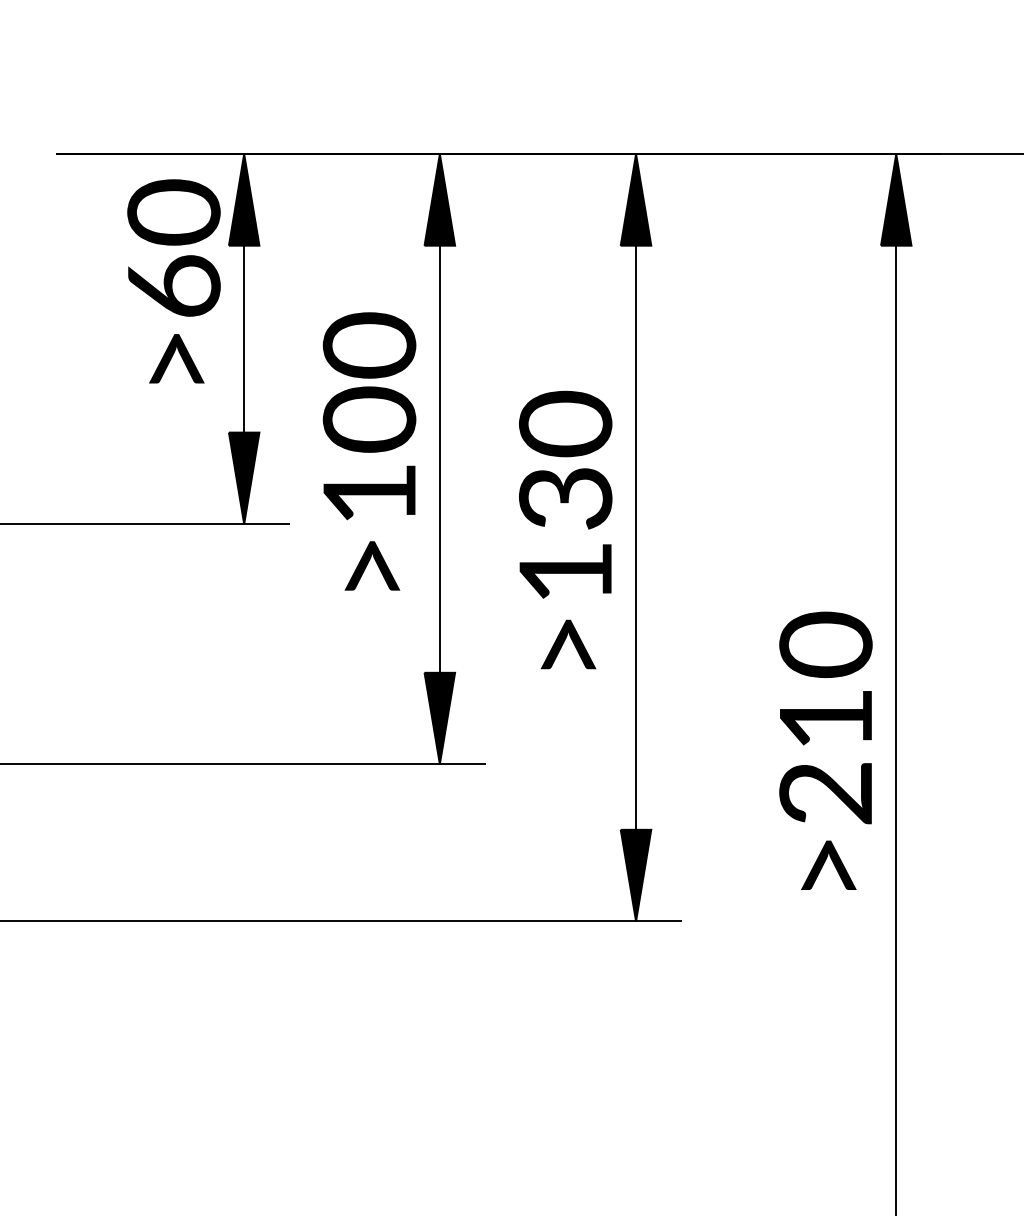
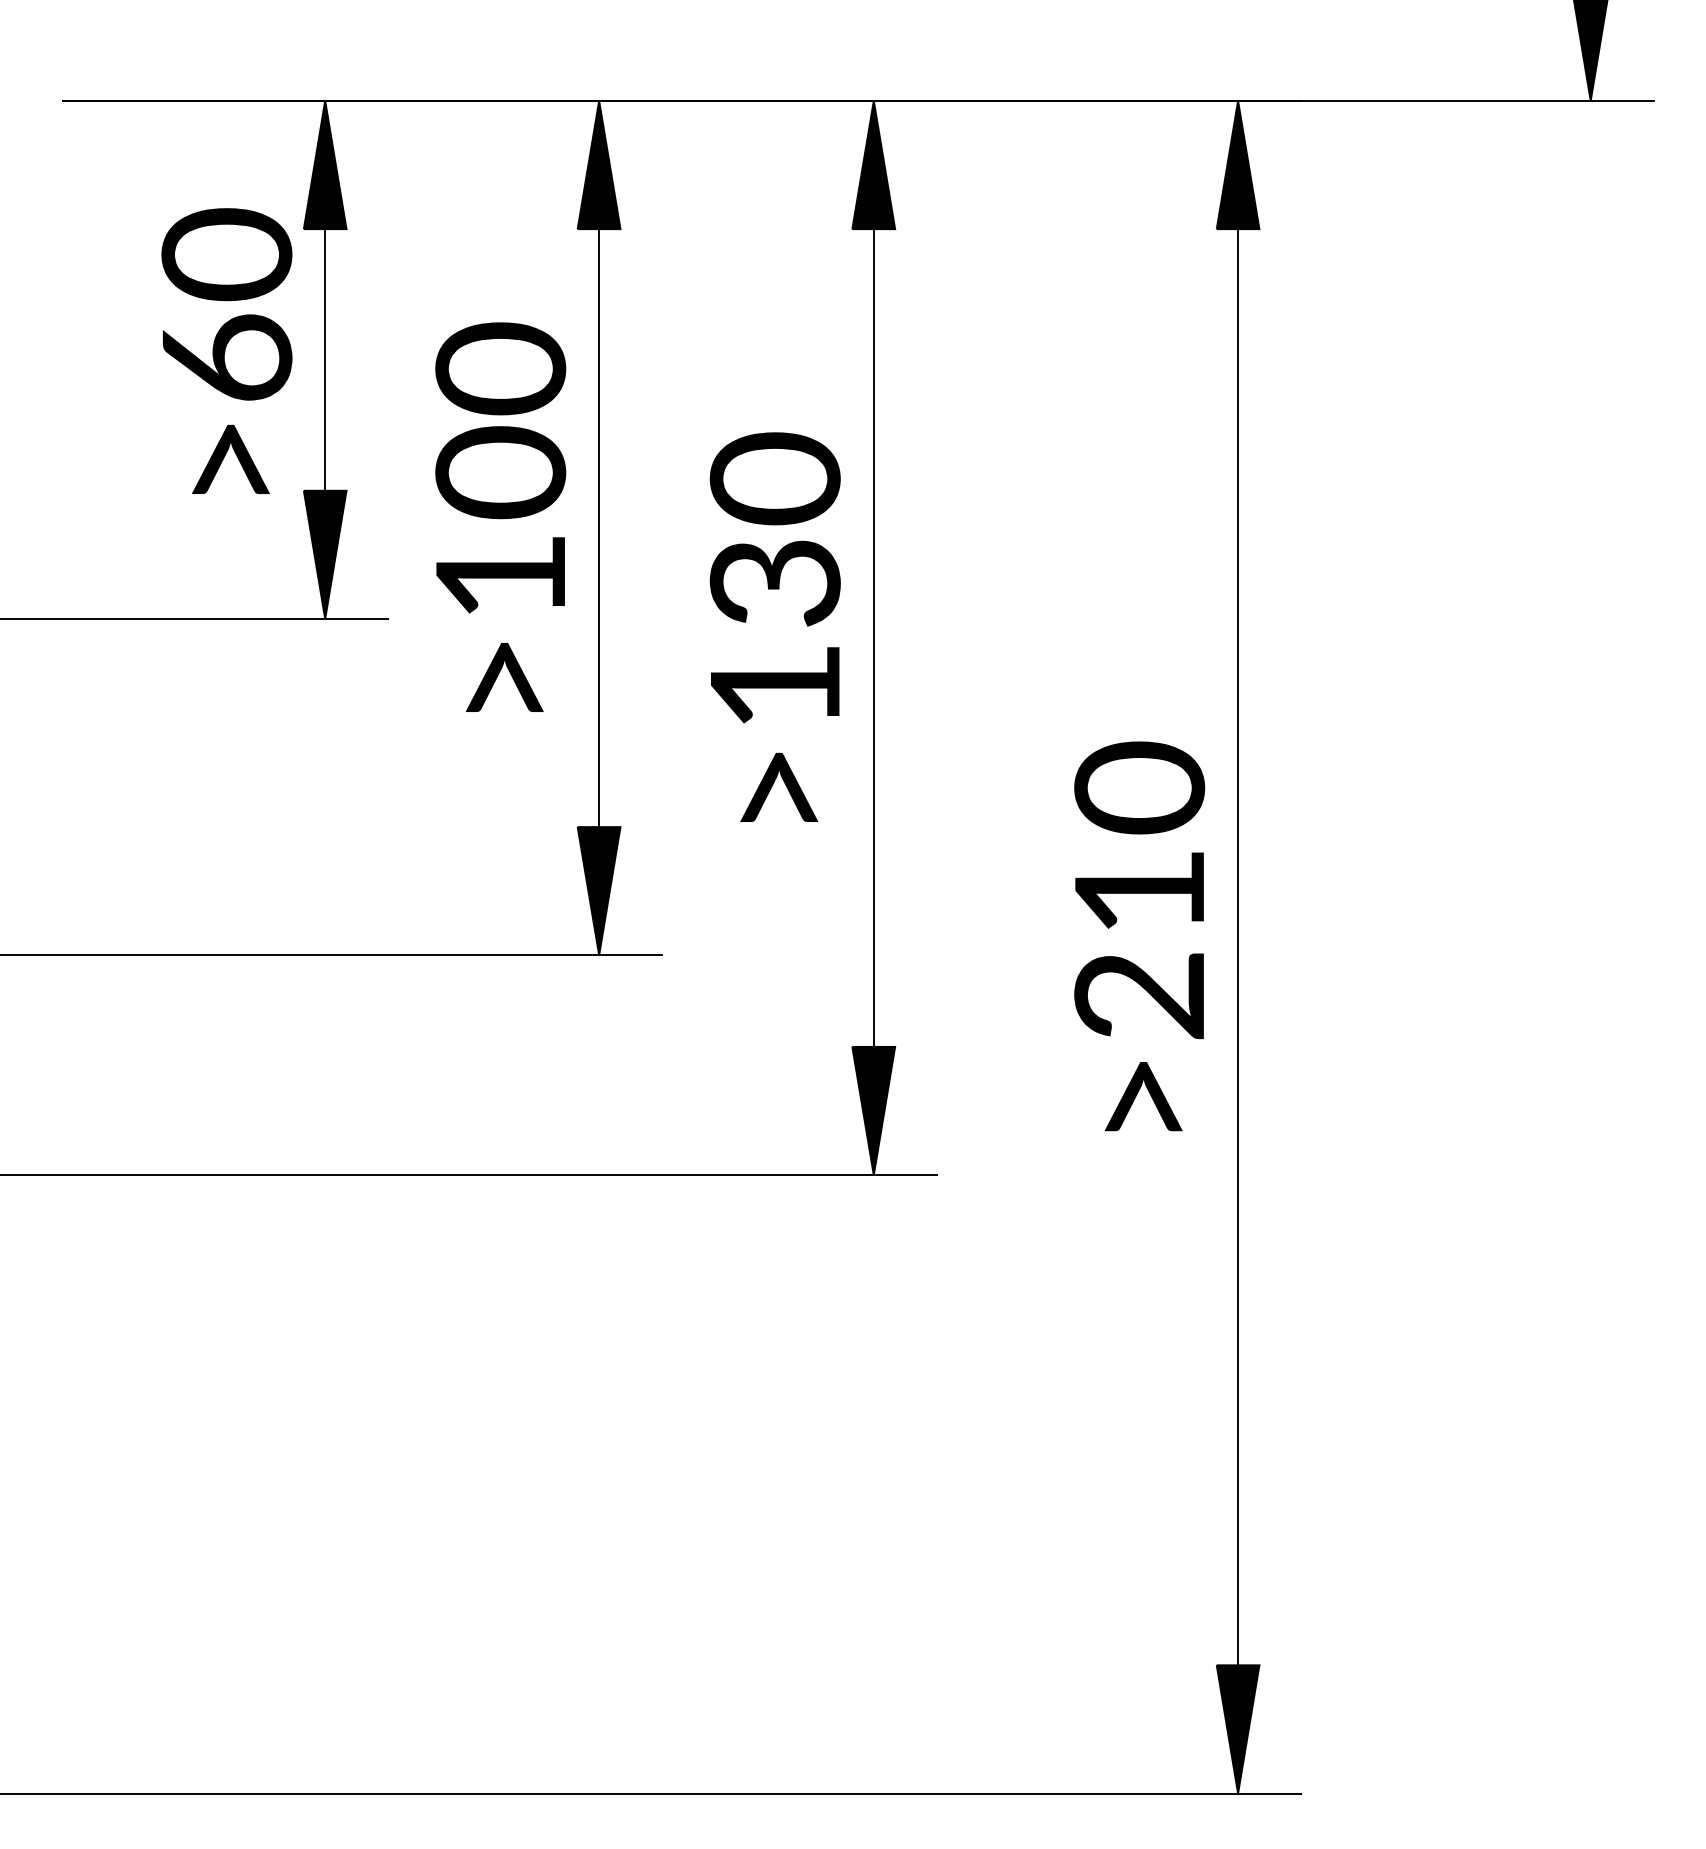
text: (173, 280) -> (226, 350), moved

